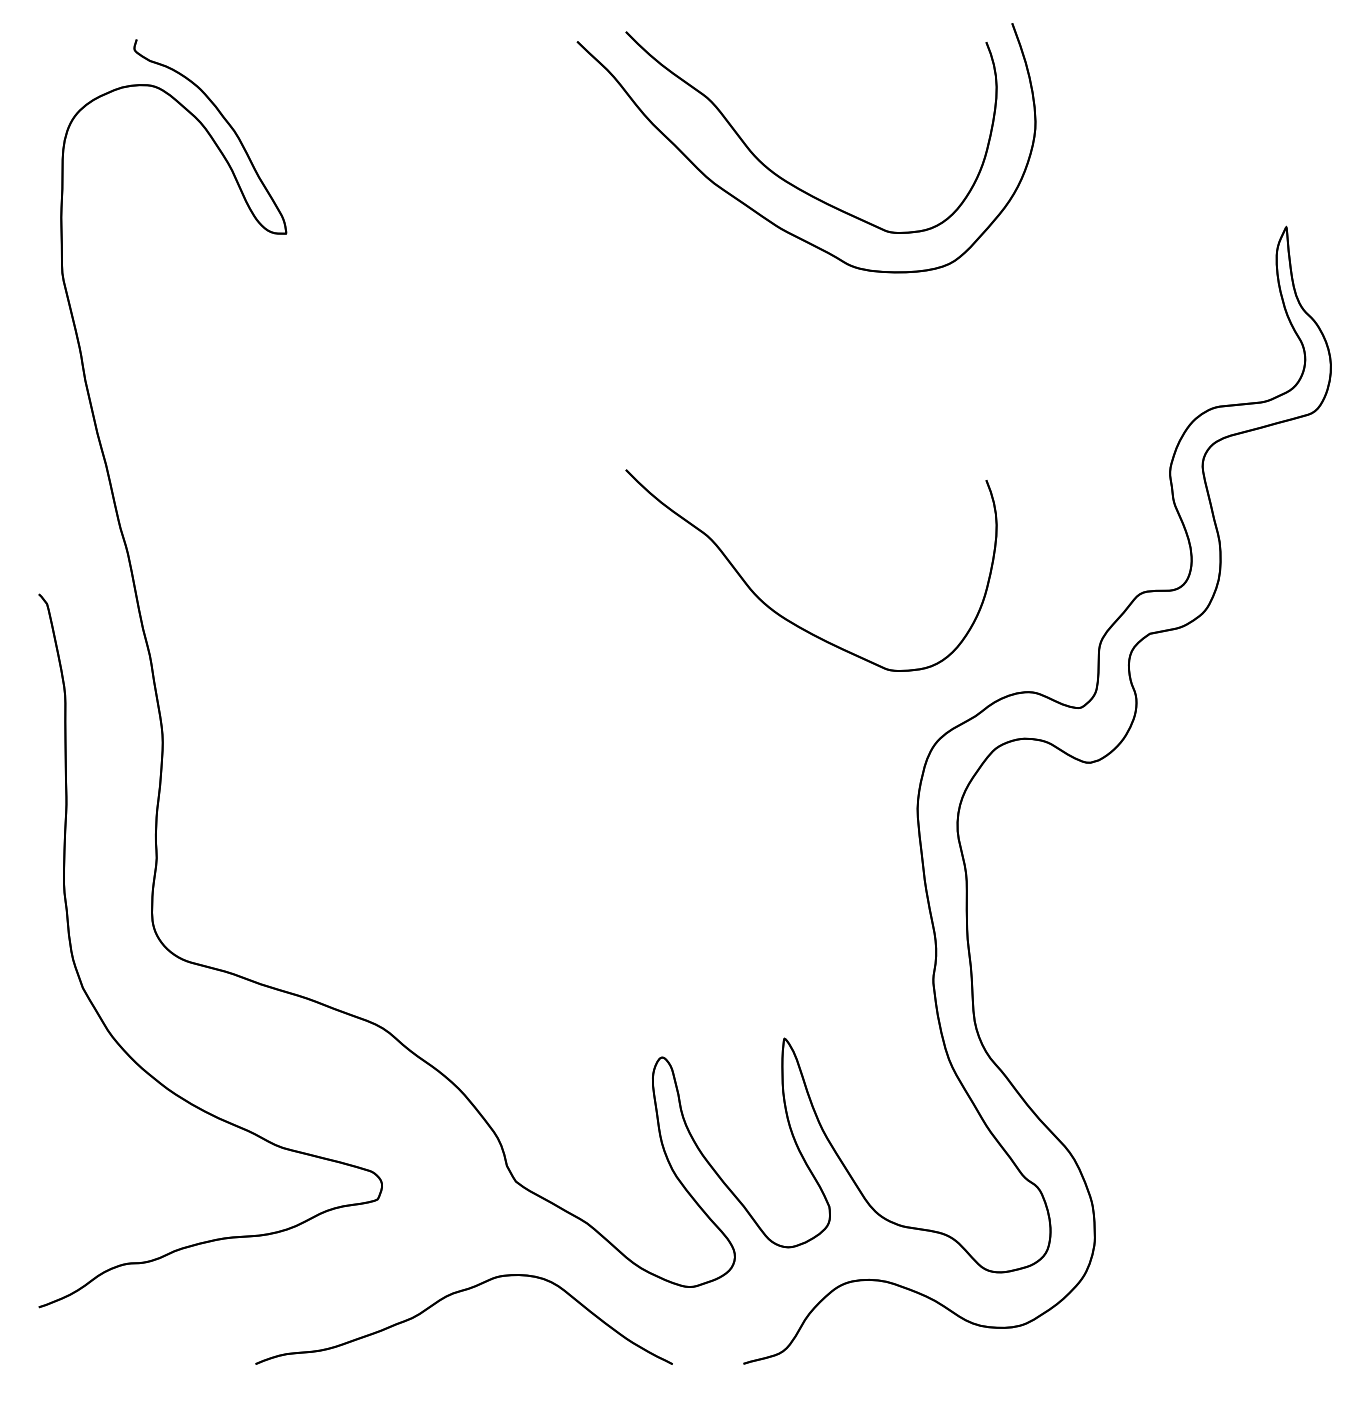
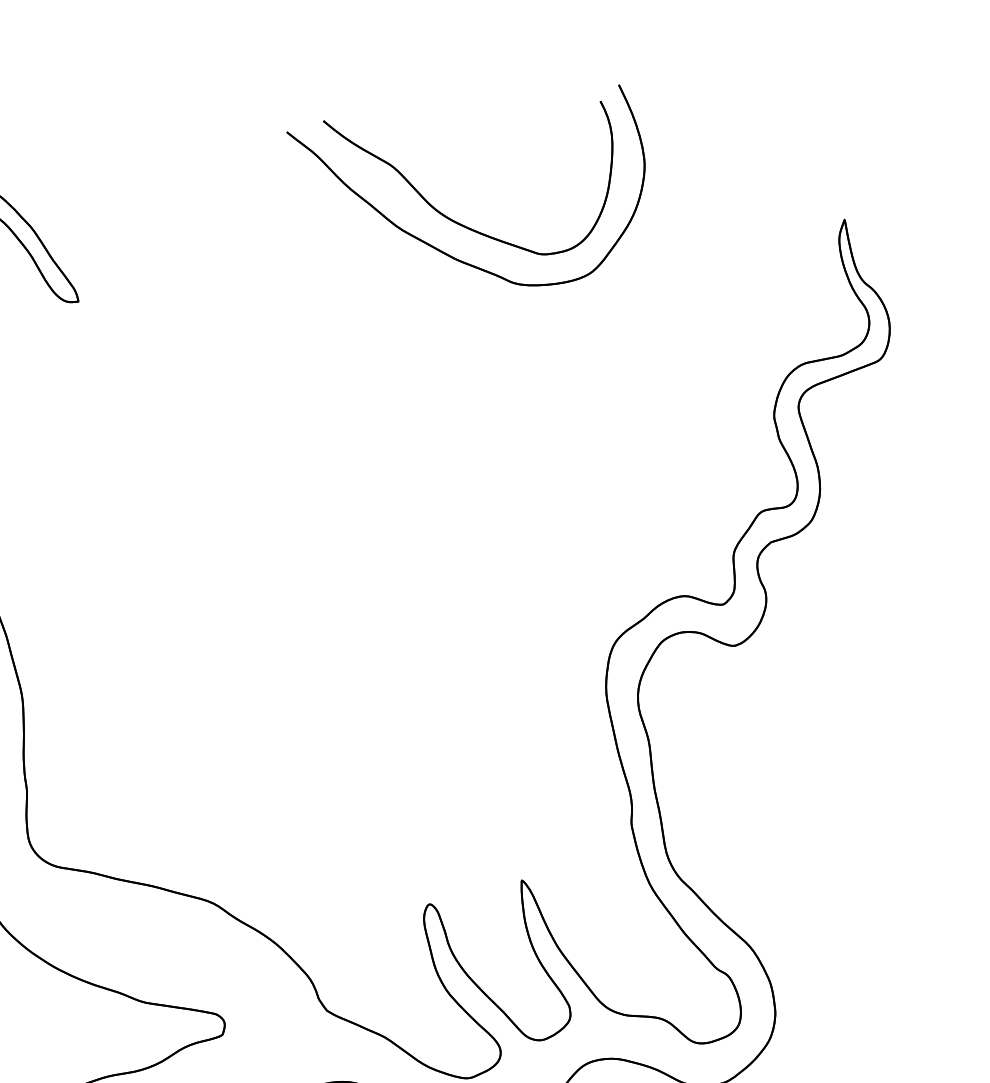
part: (782, 615) -> (488, 556), removed

